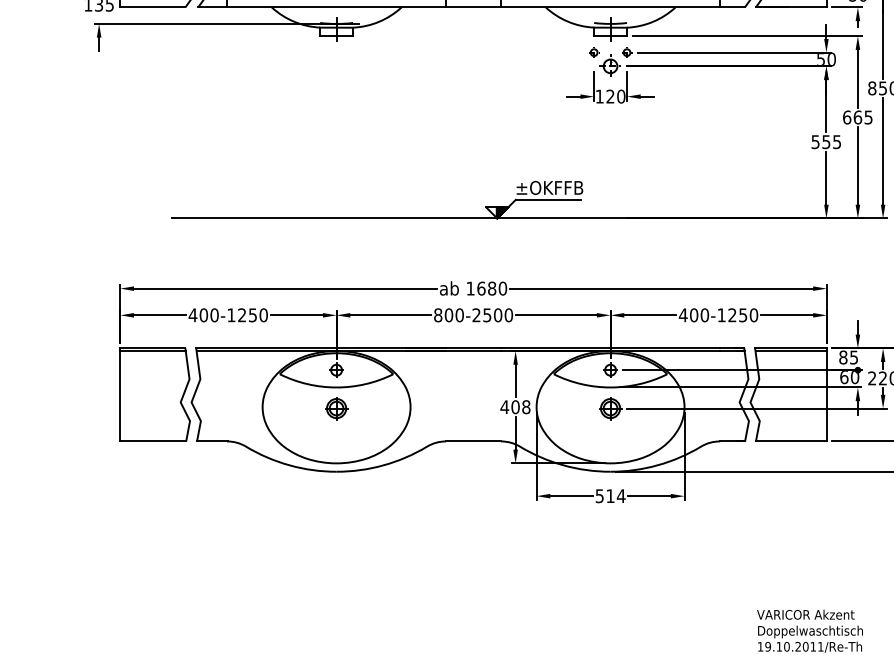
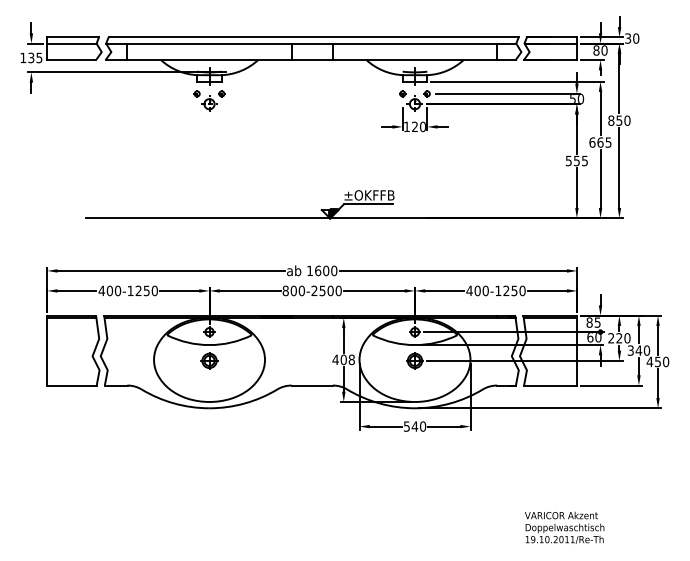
part: (336, 61) -> (209, 100), added
text: (492, 288) -> (326, 270), 1680 -> 1600
text: (615, 496) -> (418, 426), 514 -> 540

